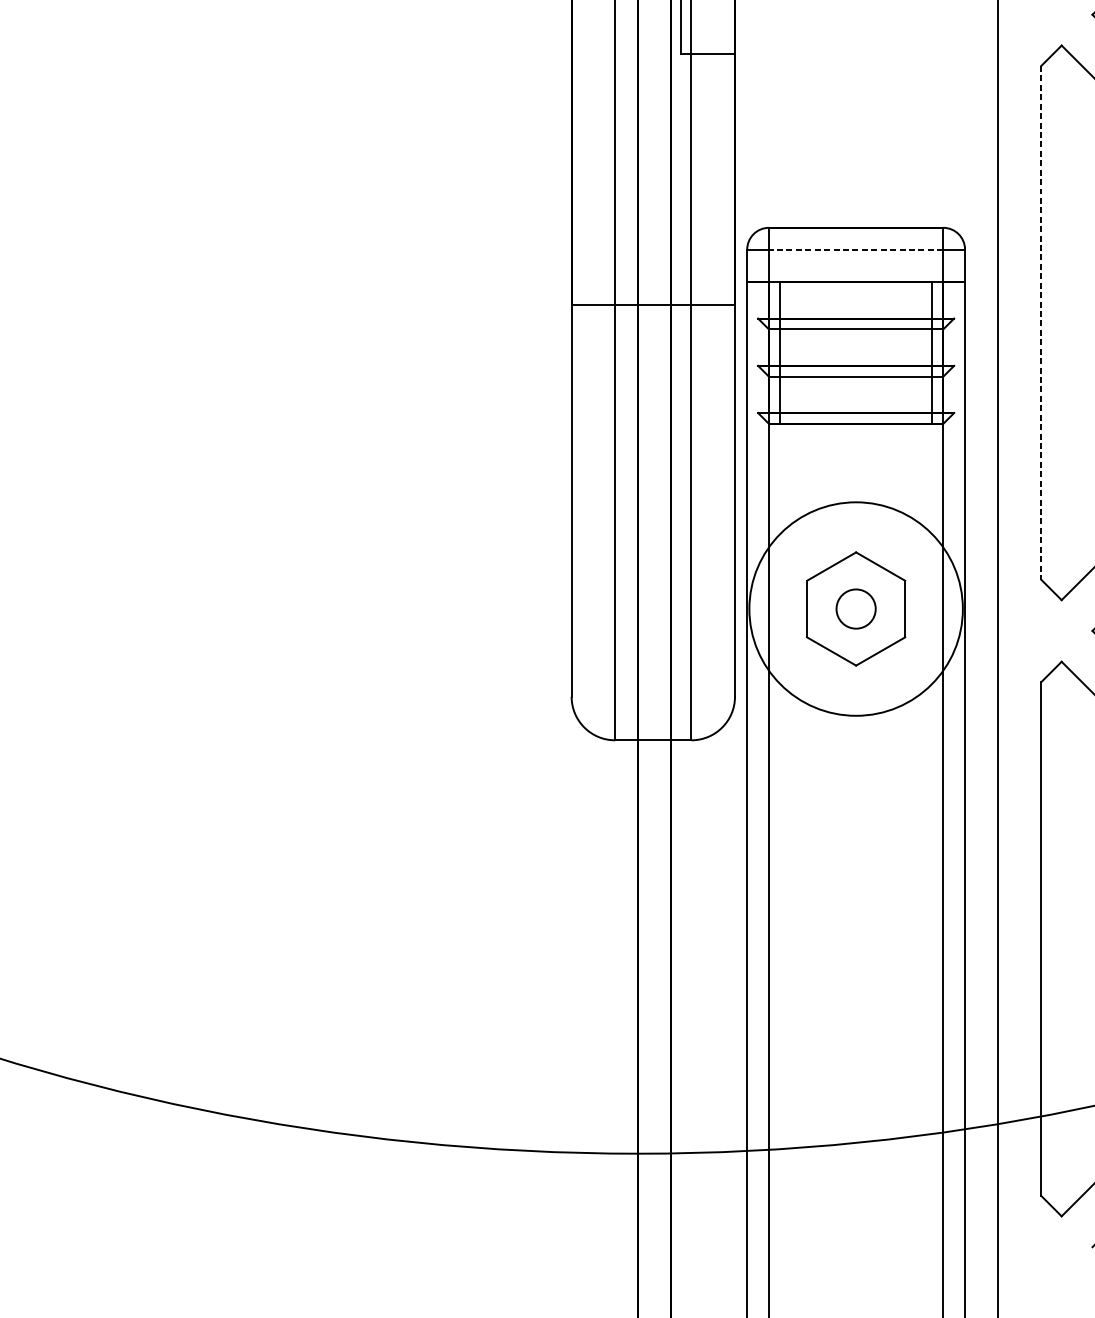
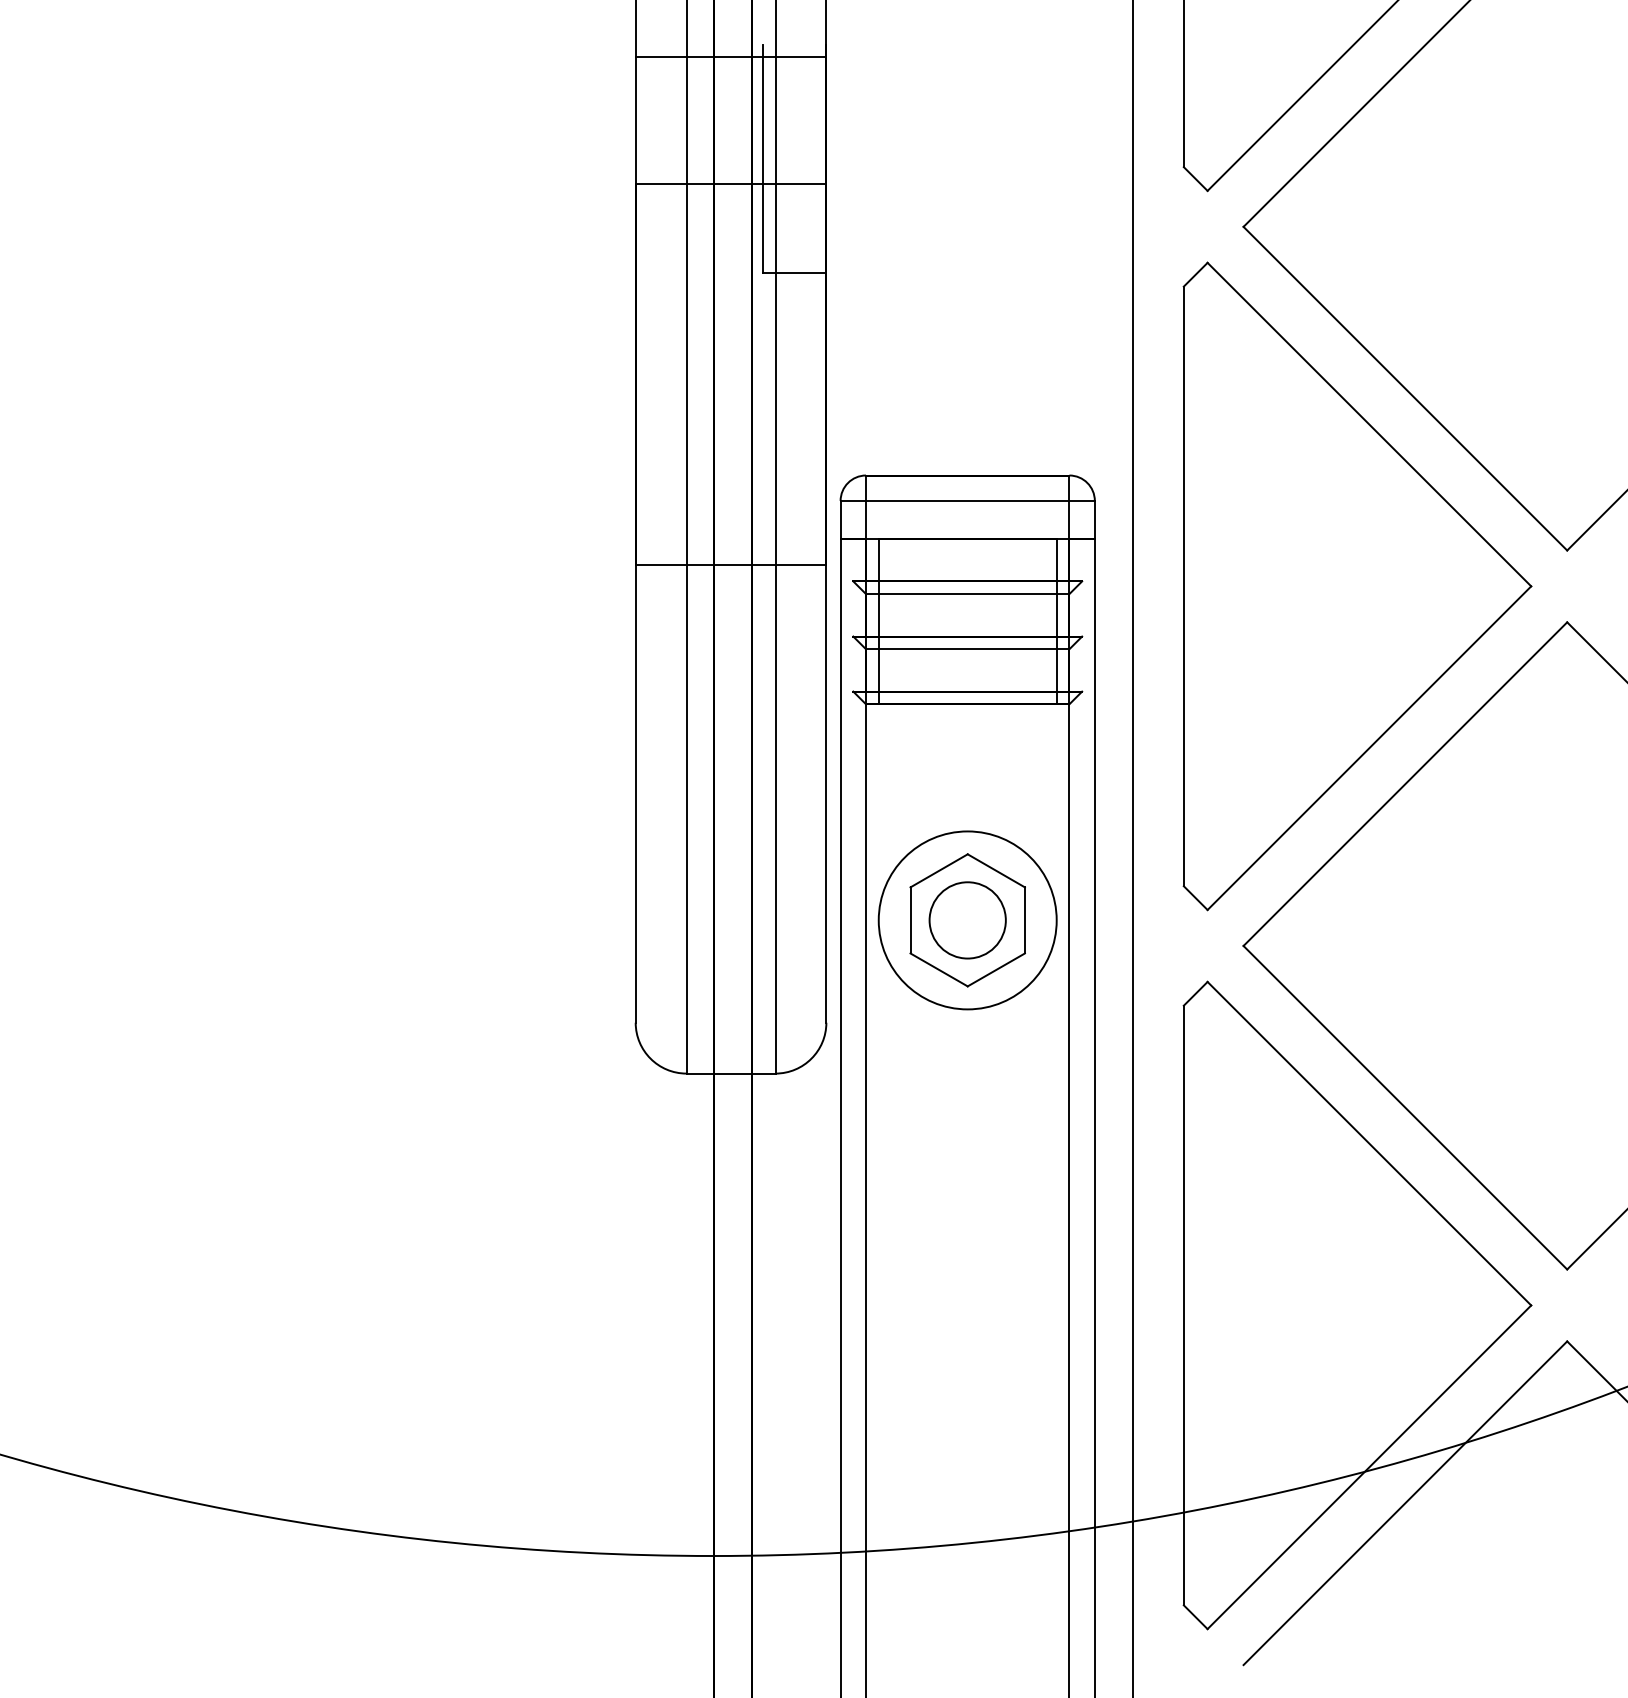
line: (855, 249) -> (967, 500), dashed -> solid
line: (1041, 322) -> (1183, 586), dashed -> solid
circle: (855, 609) -> (967, 920), size x0.71
circle: (855, 609) -> (967, 920), size x1.67

